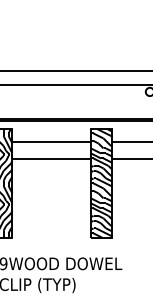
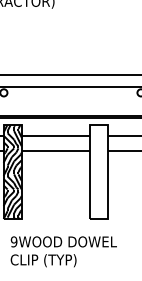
hatch: (102, 183) -> (99, 172), removed

